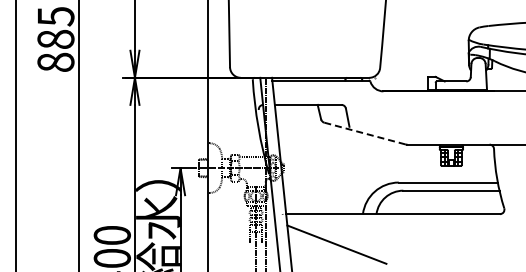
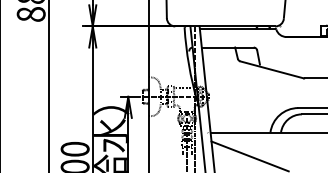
line: (364, 133) -> (271, 69), dashed -> solid

